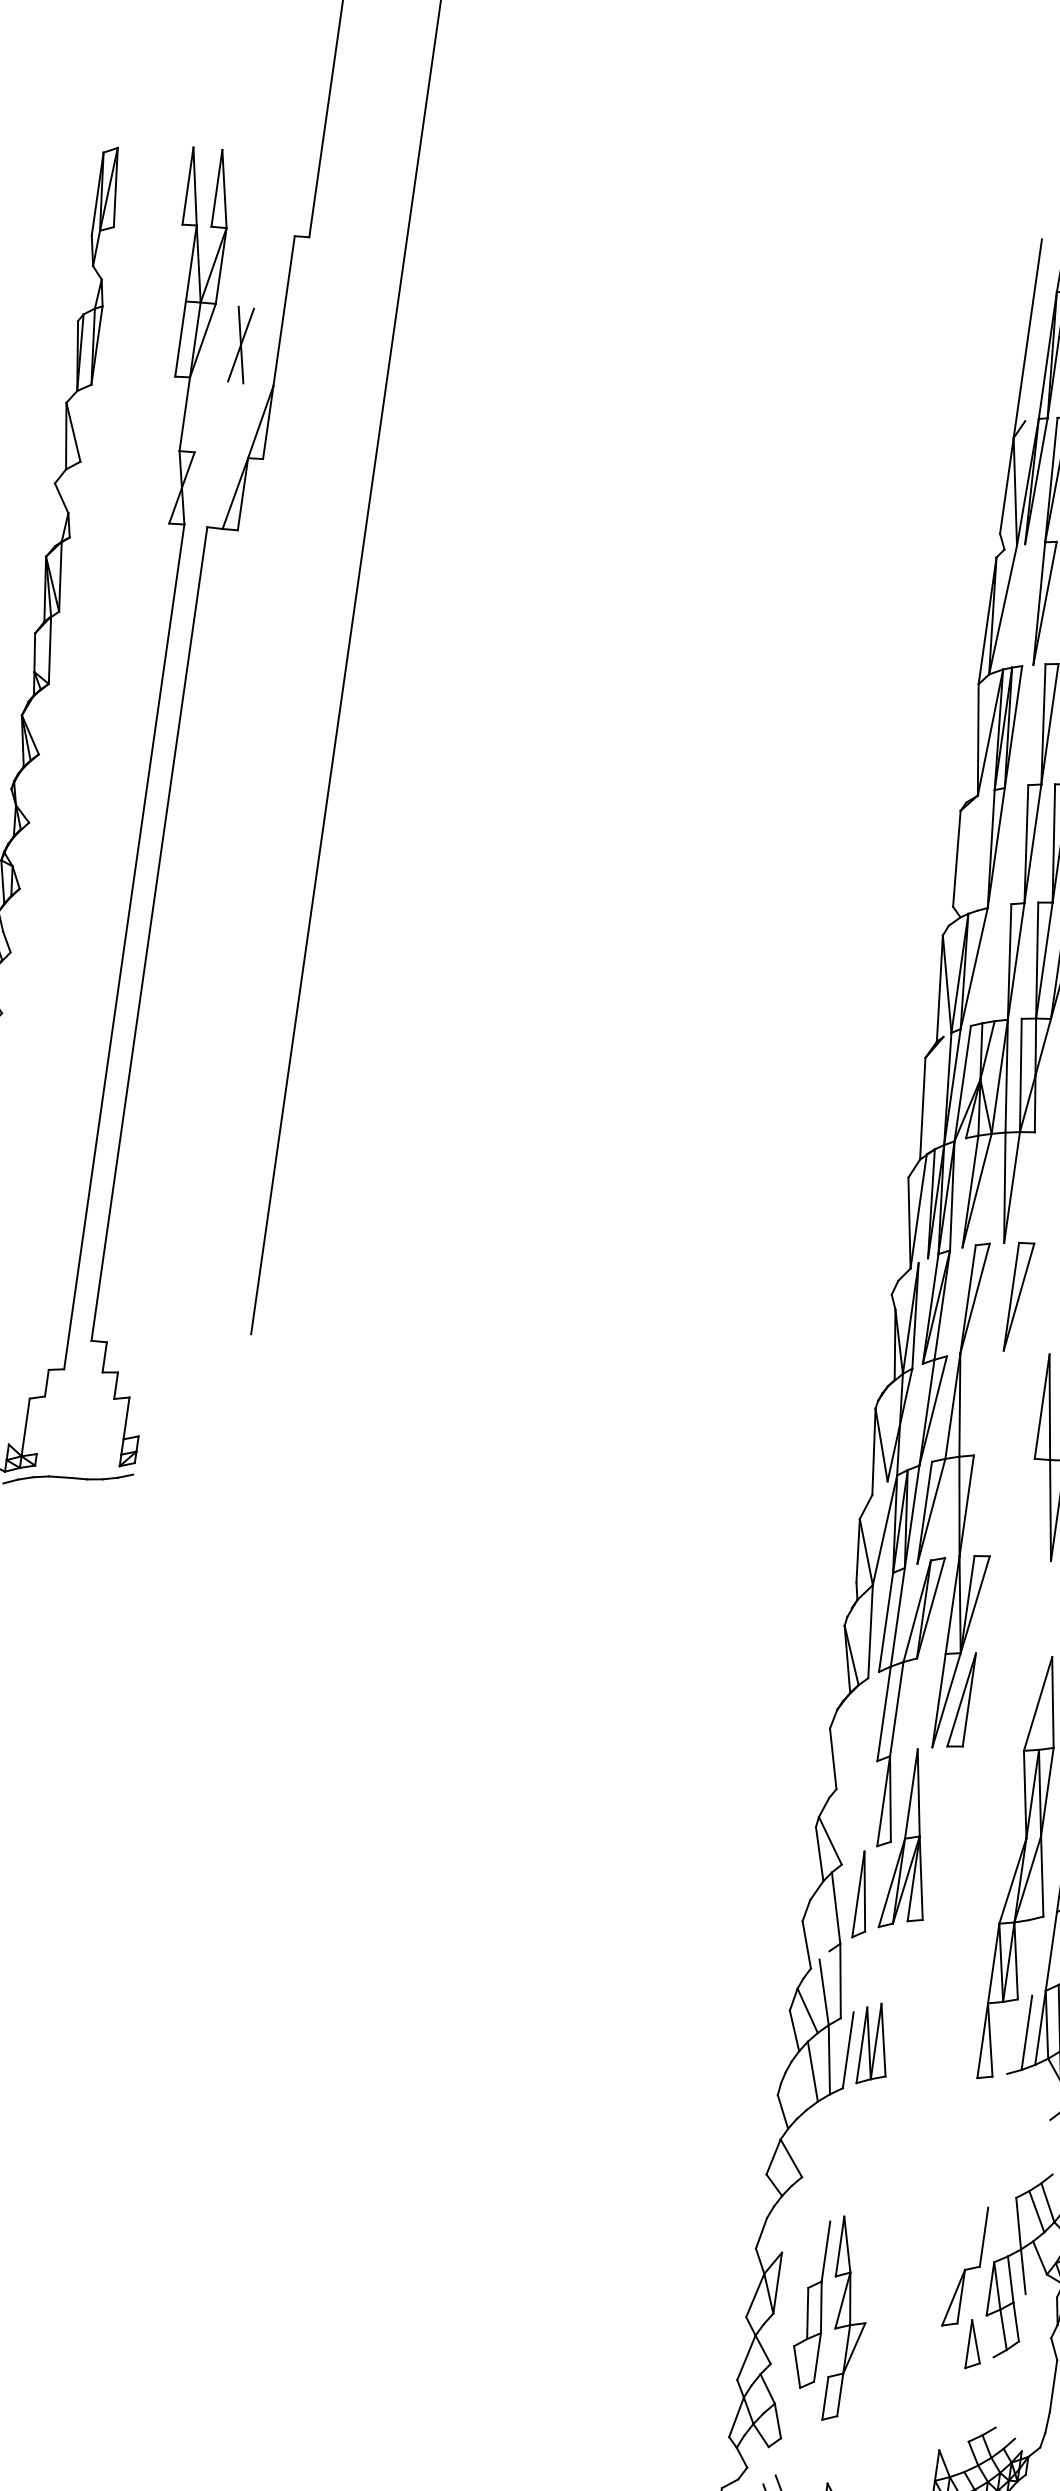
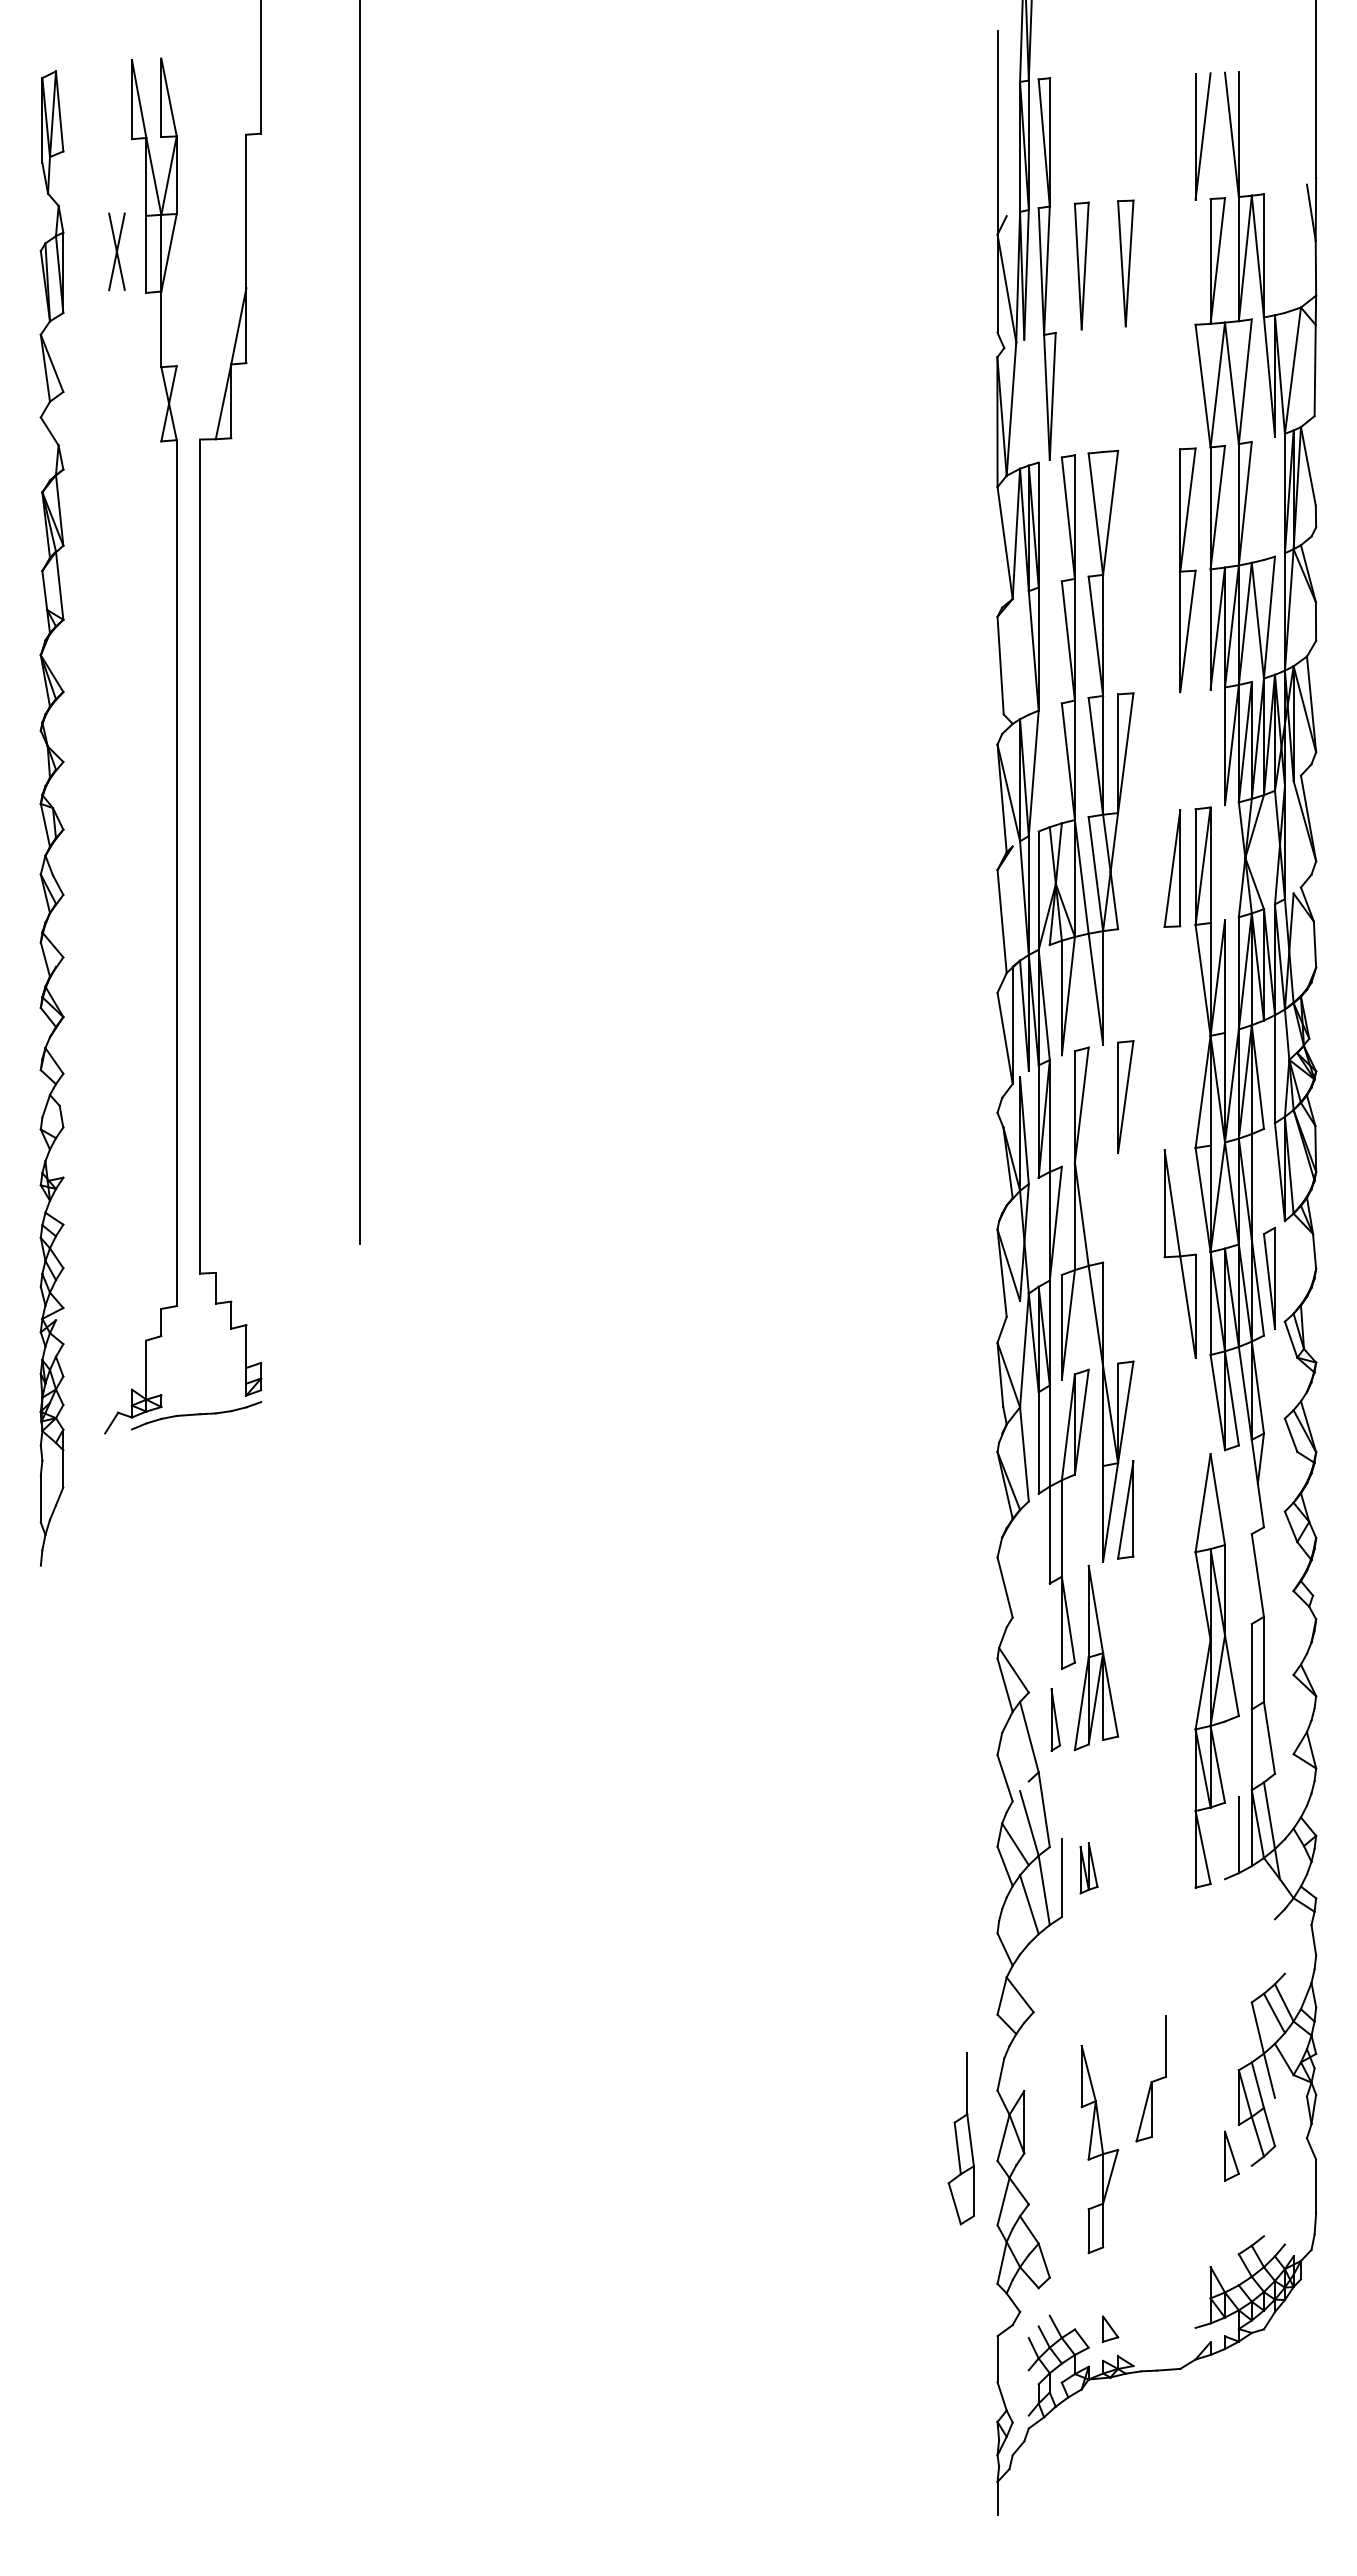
part: (240, 344) -> (116, 251), moved
part: (864, 1894) -> (1055, 1719), size x0.7
part: (875, 2044) -> (1088, 1868), size x0.6
part: (964, 2266) -> (1150, 2078), moved
part: (811, 2304) -> (960, 2138), moved

